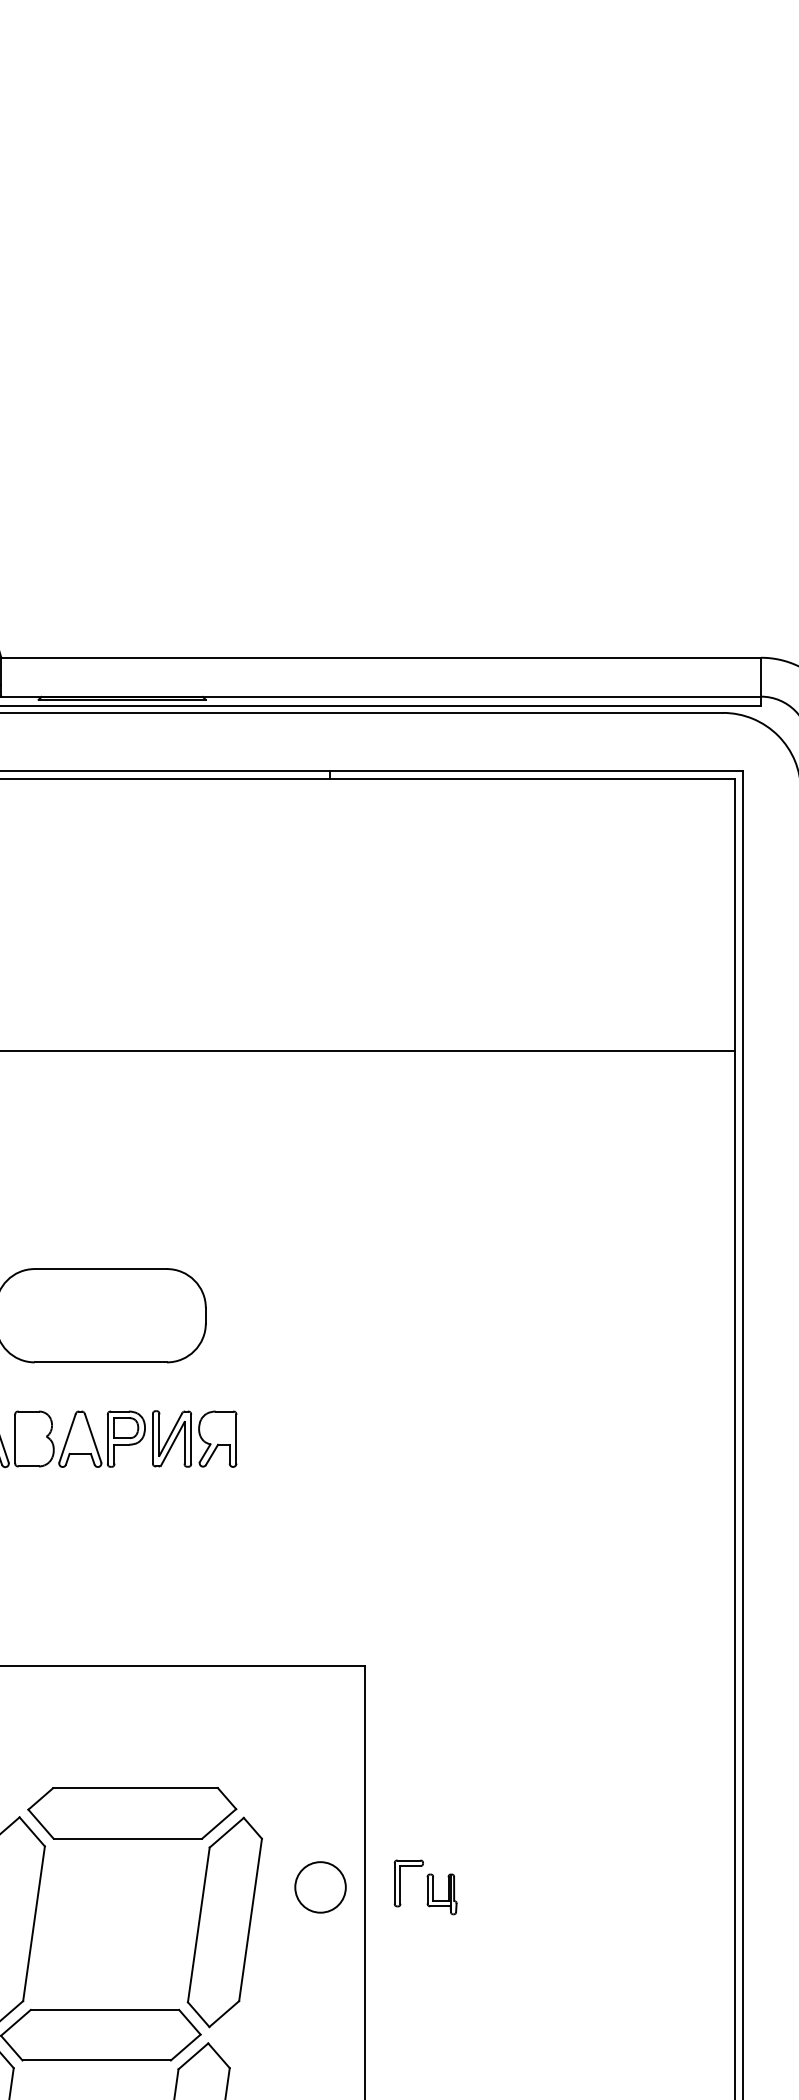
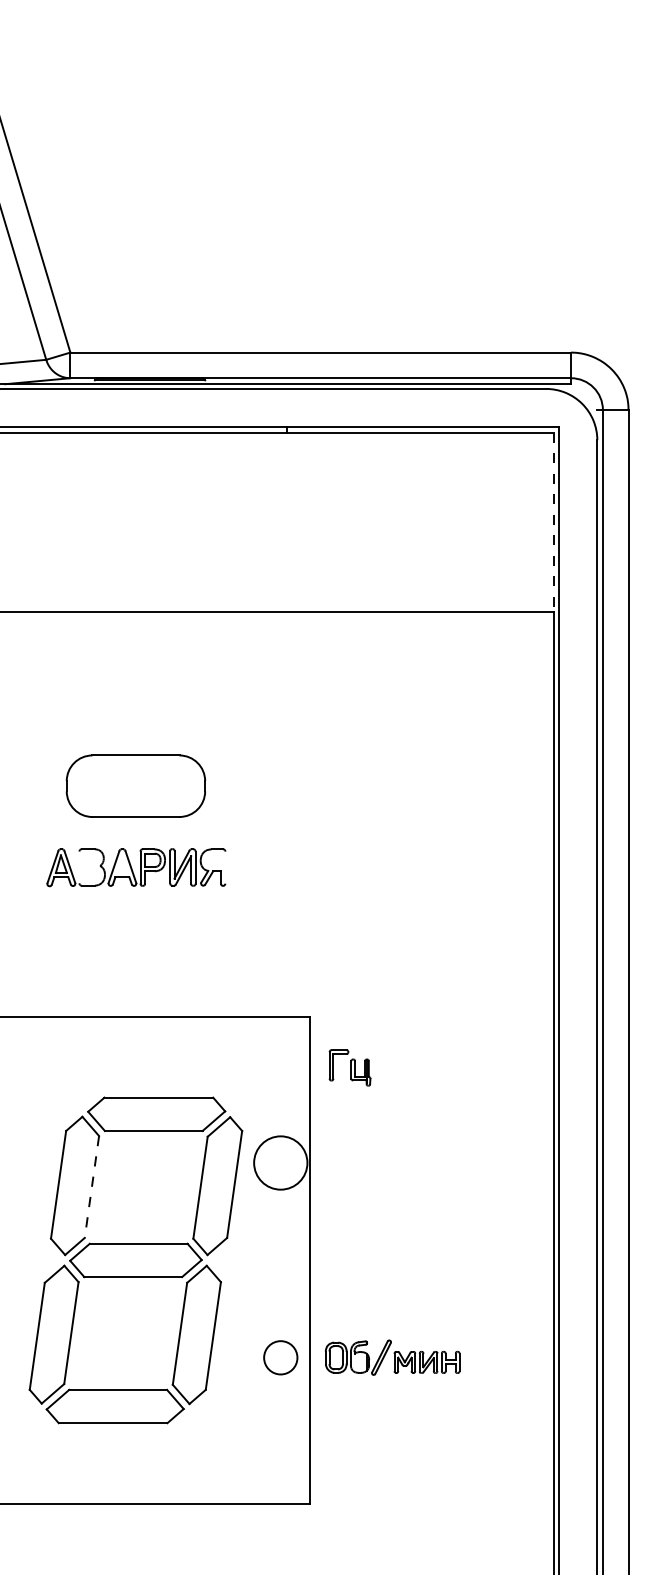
line: (734, 915) -> (553, 522), solid -> dashed
line: (15, 1439) -> (79, 867), removed
line: (236, 1439) -> (225, 867), removed
circle: (320, 1886) -> (280, 1162), size x1.6
part: (424, 1886) -> (349, 1067), moved
line: (33, 1924) -> (91, 1187), solid -> dashed

